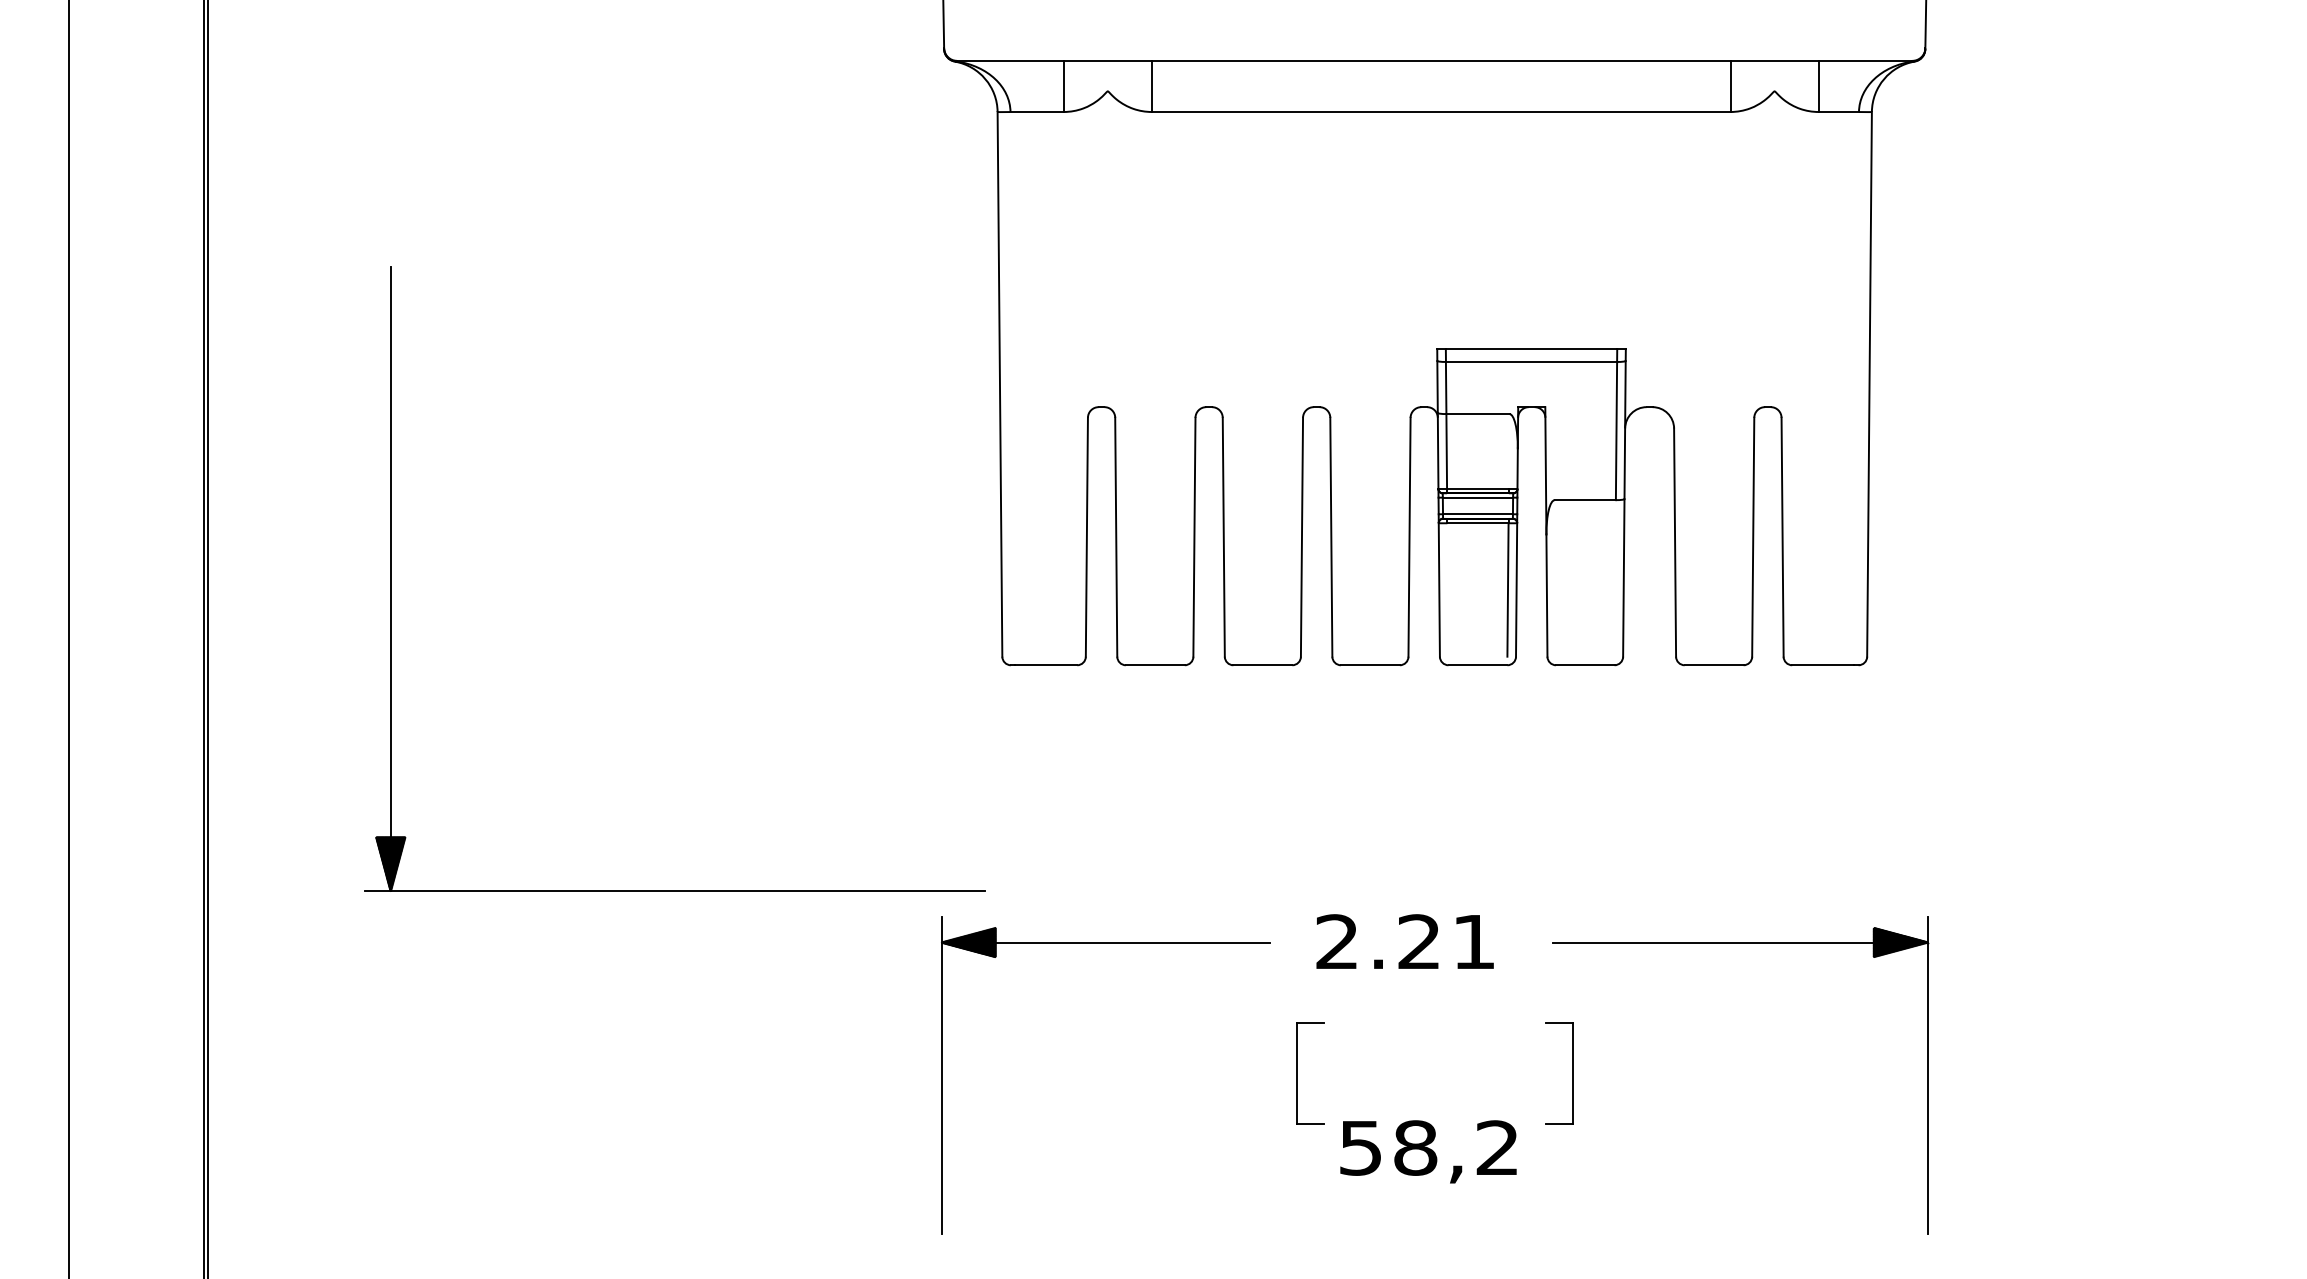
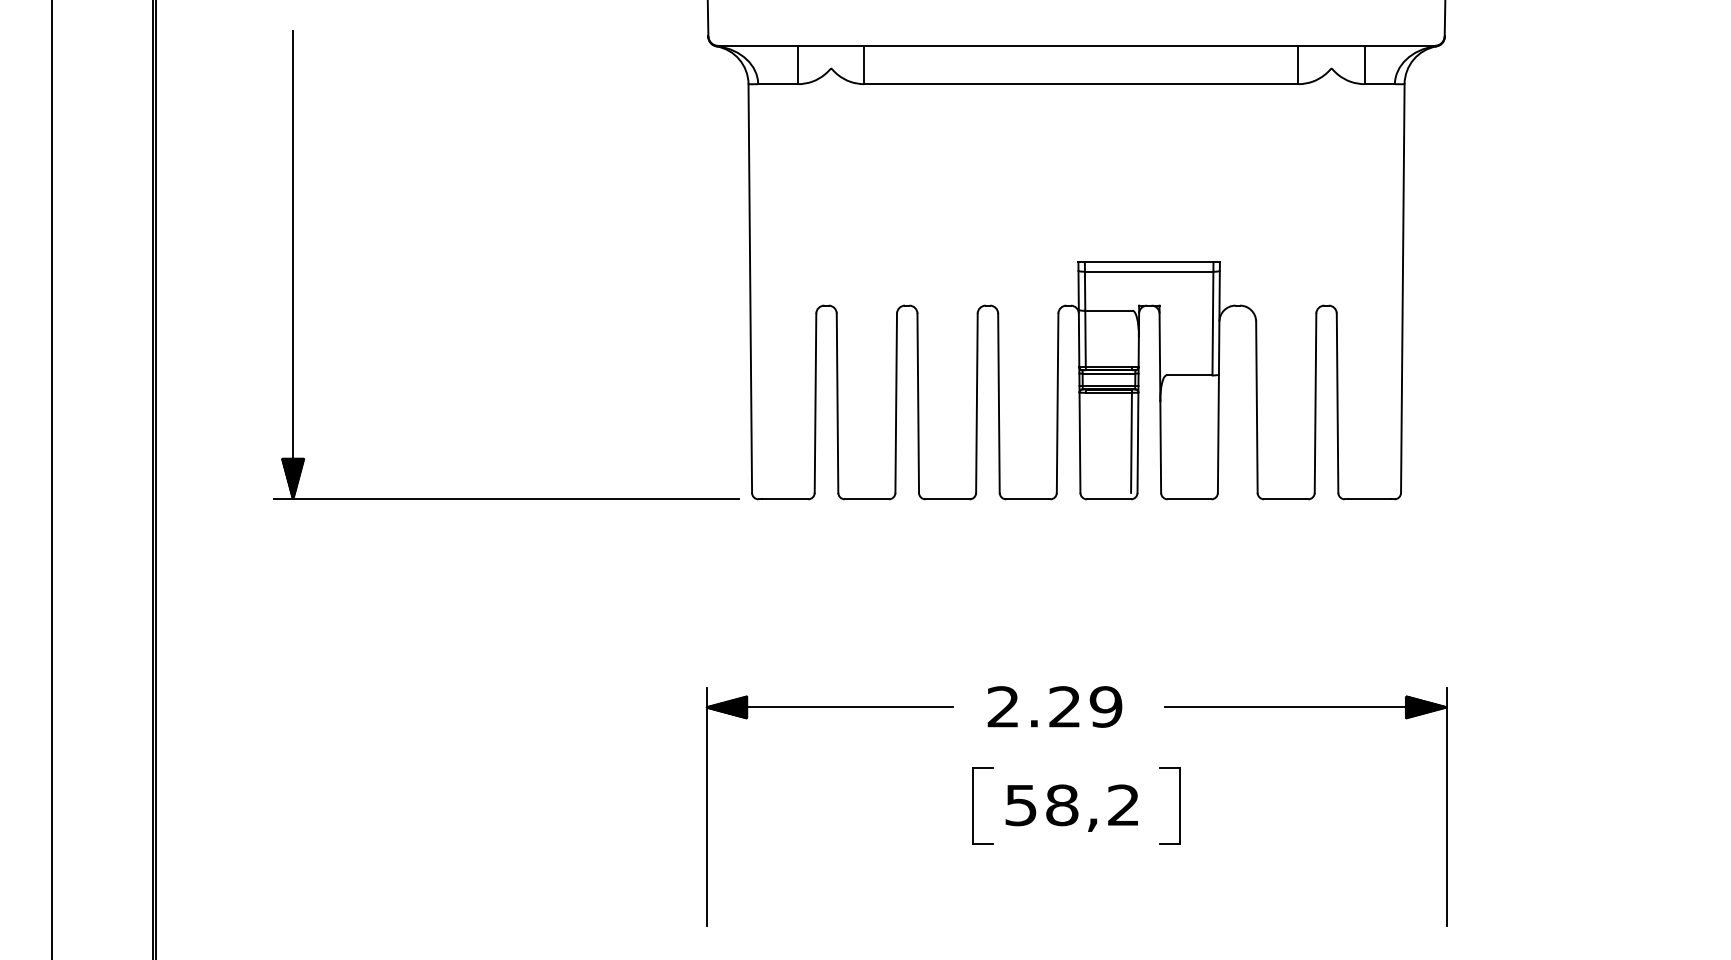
part: (391, 578) -> (293, 264), moved
text: (1473, 941) -> (1105, 706), 2.21 -> 2.29
text: (1428, 1151) -> (1071, 807), moved

